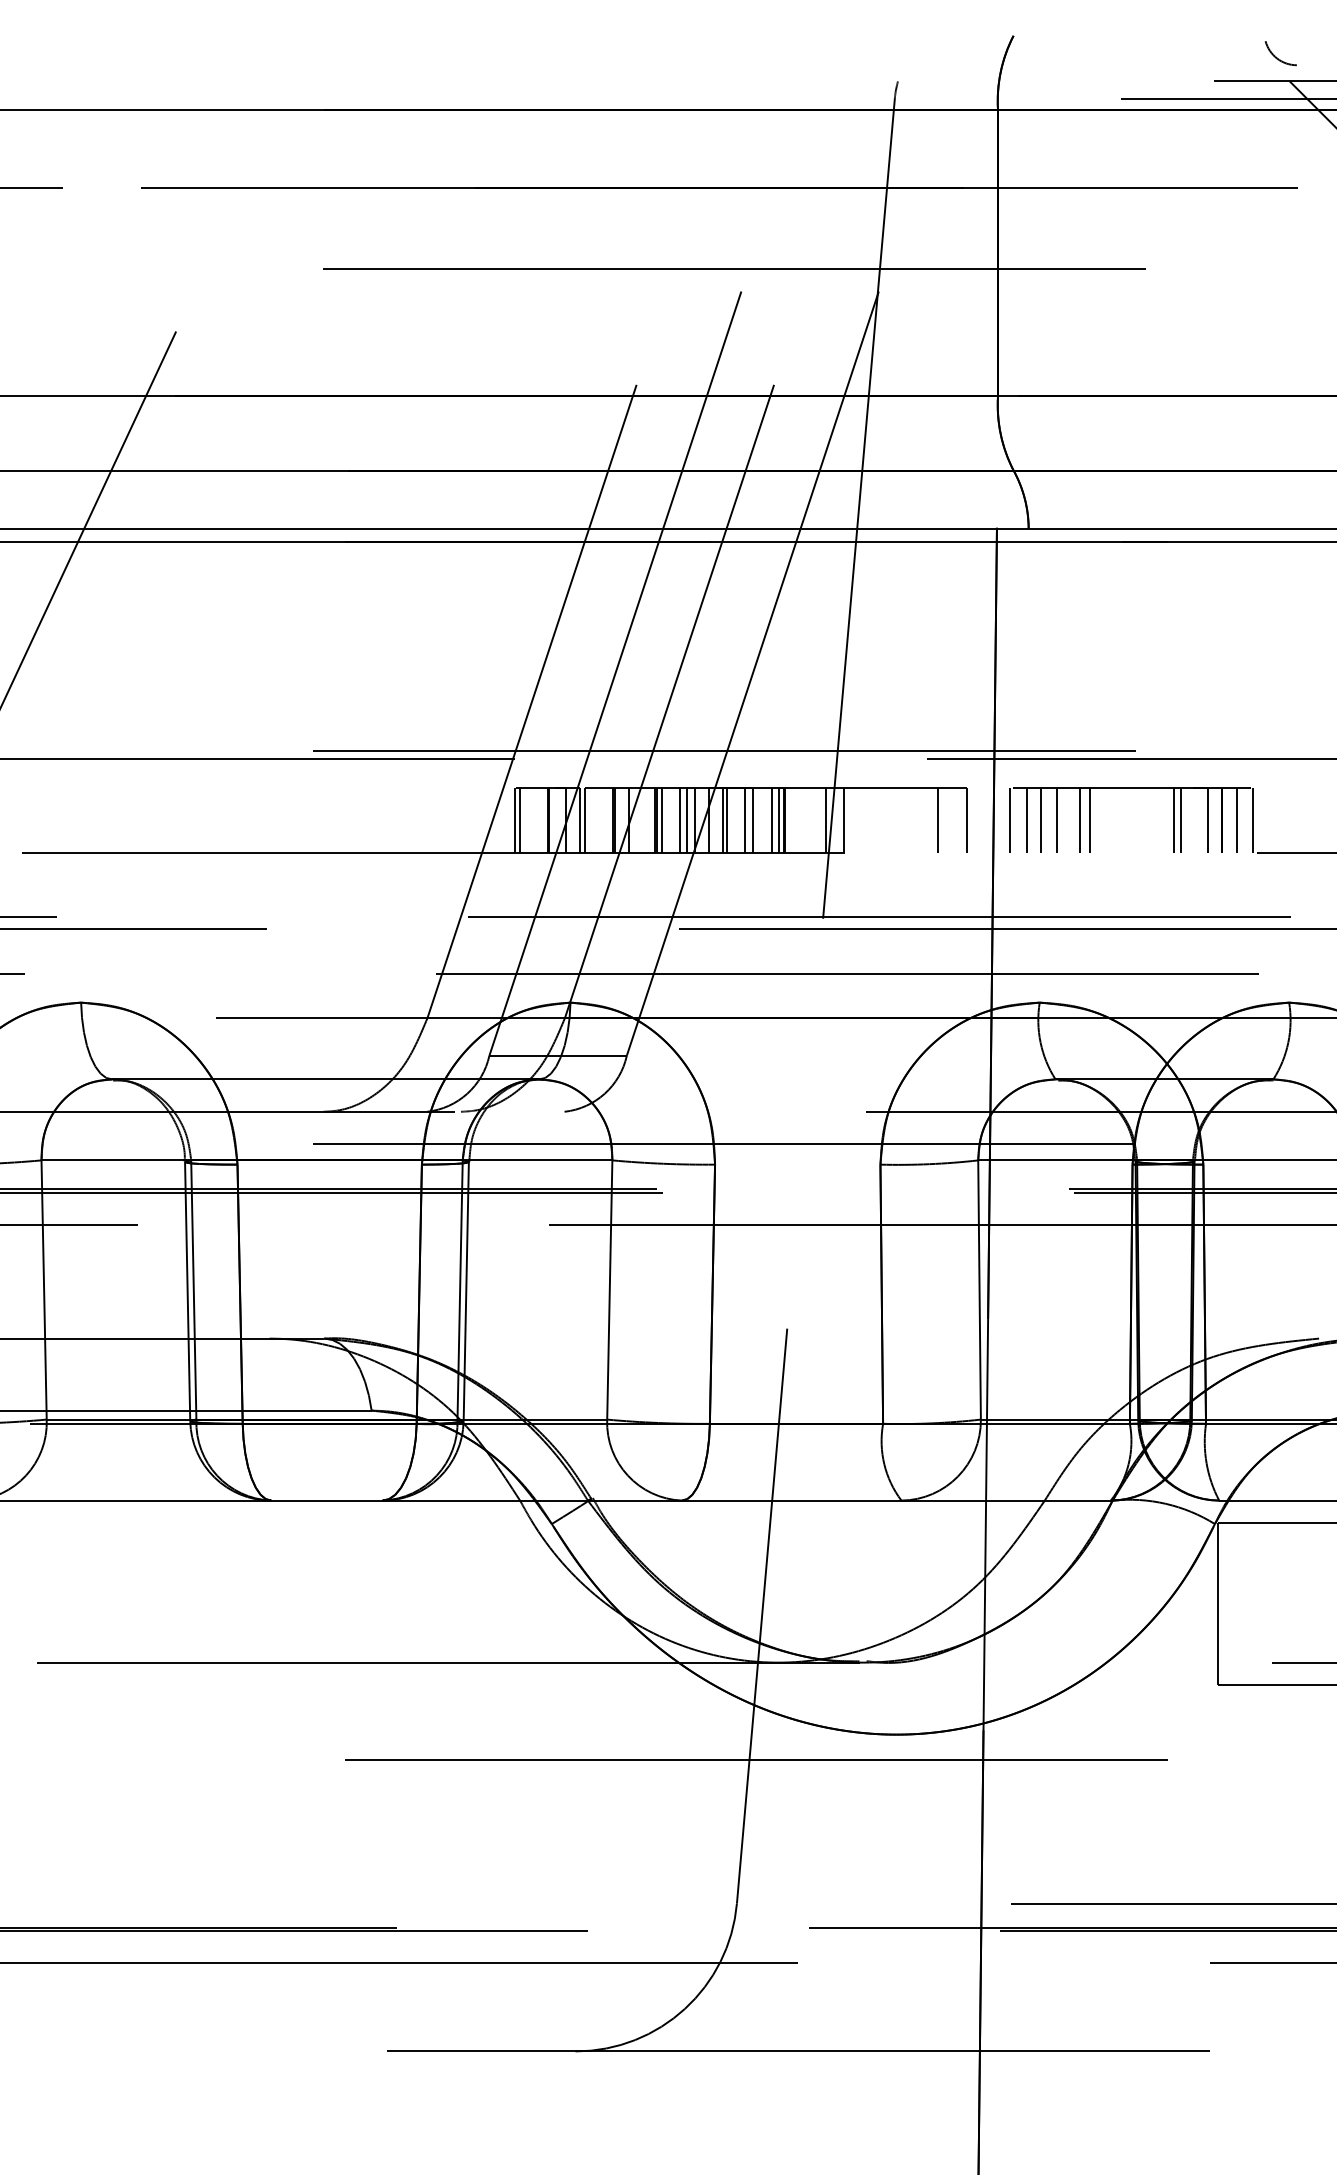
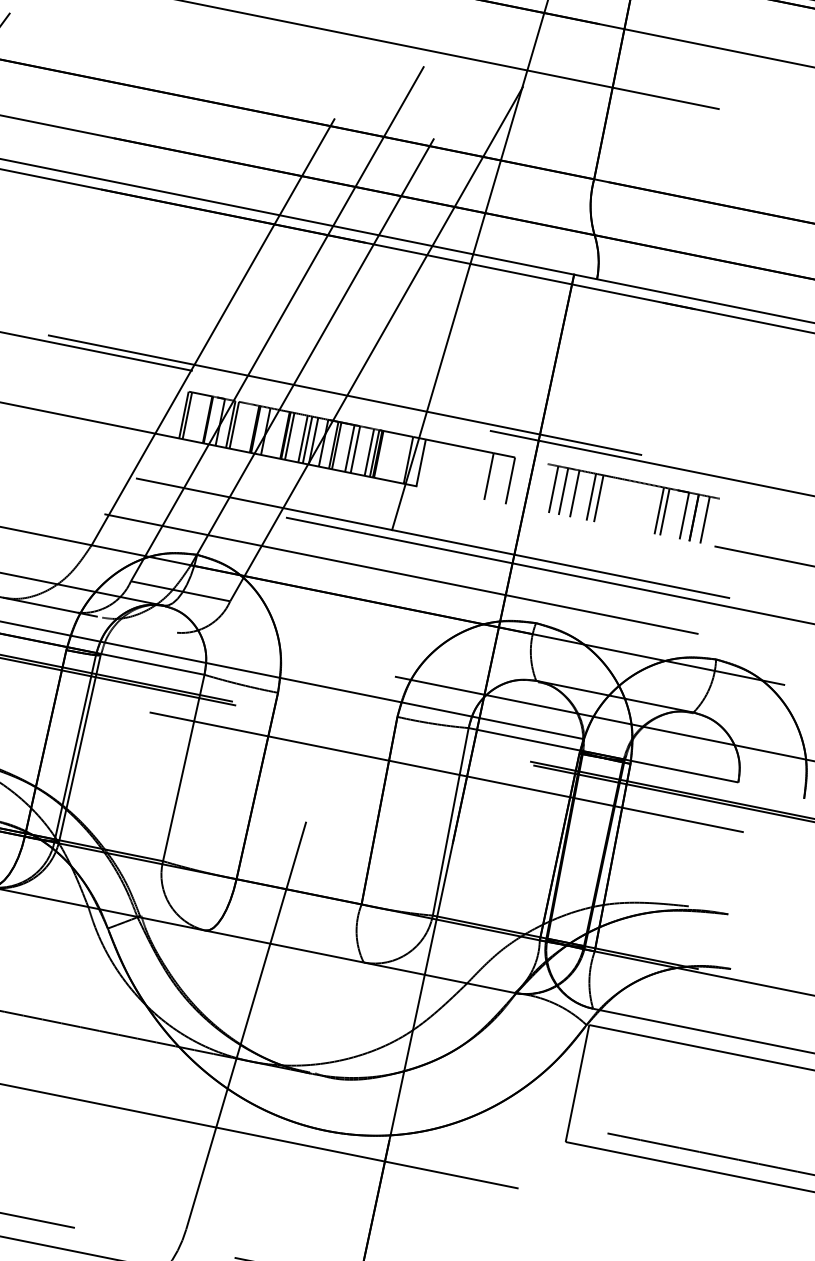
line: (1010, 819) -> (541, 486), removed
line: (1252, 819) -> (716, 521), removed

